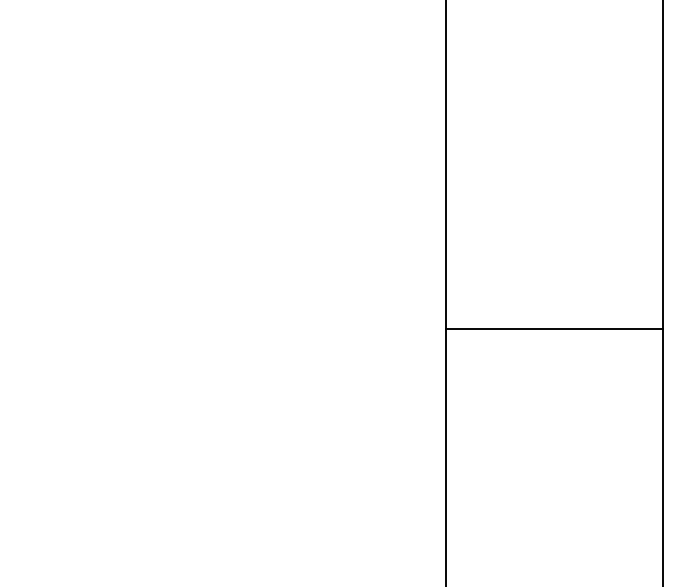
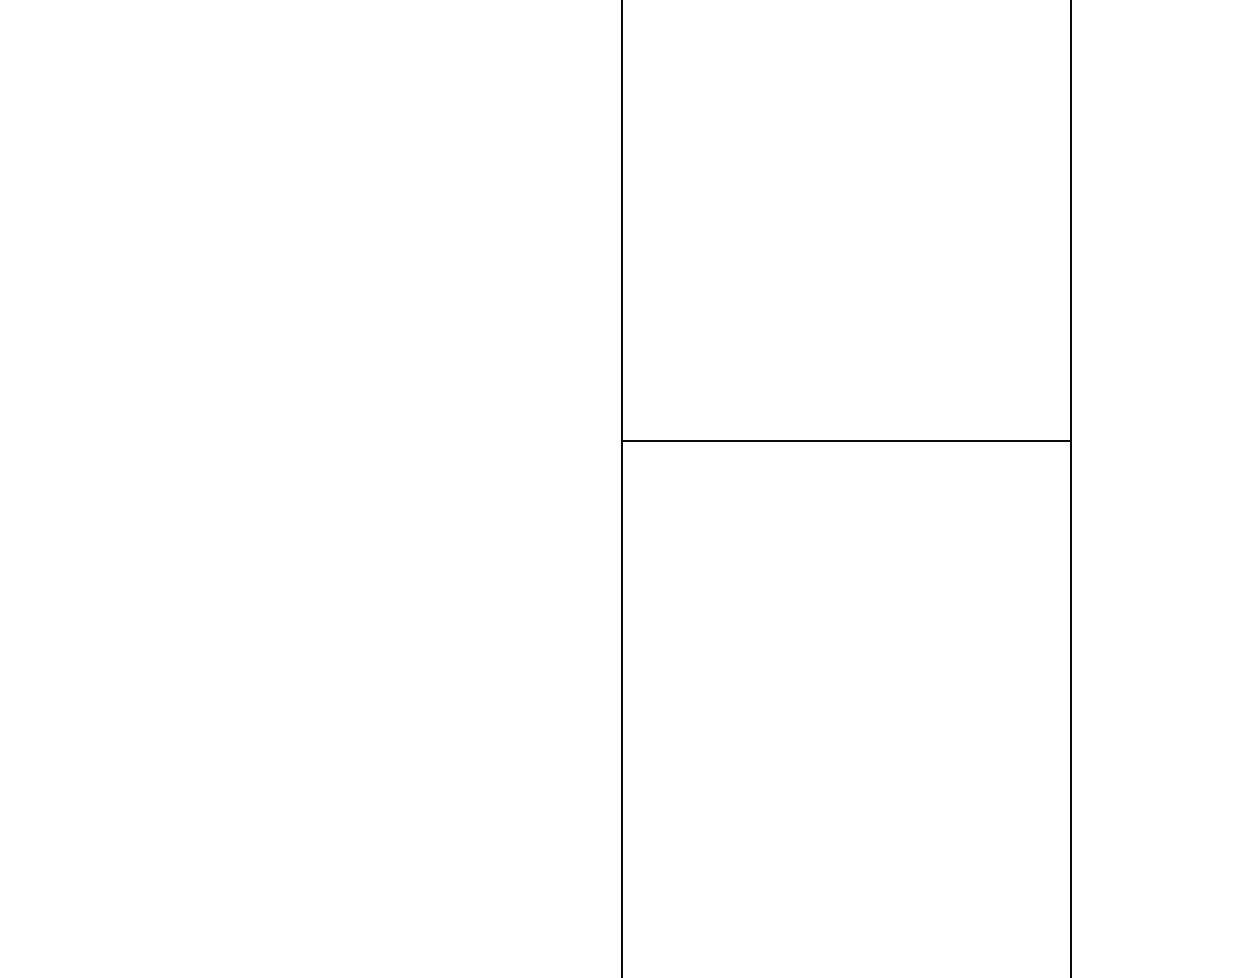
line: (554, 328) -> (846, 440), moved

